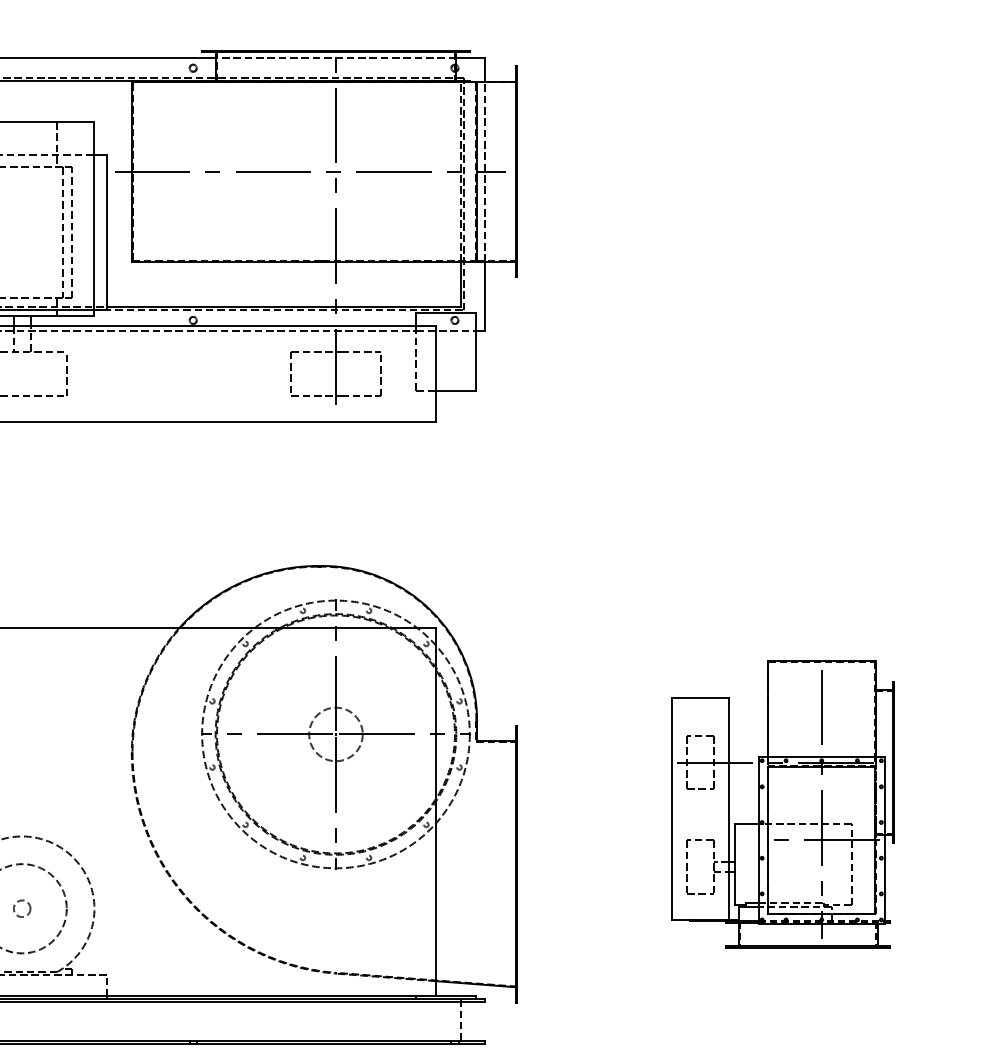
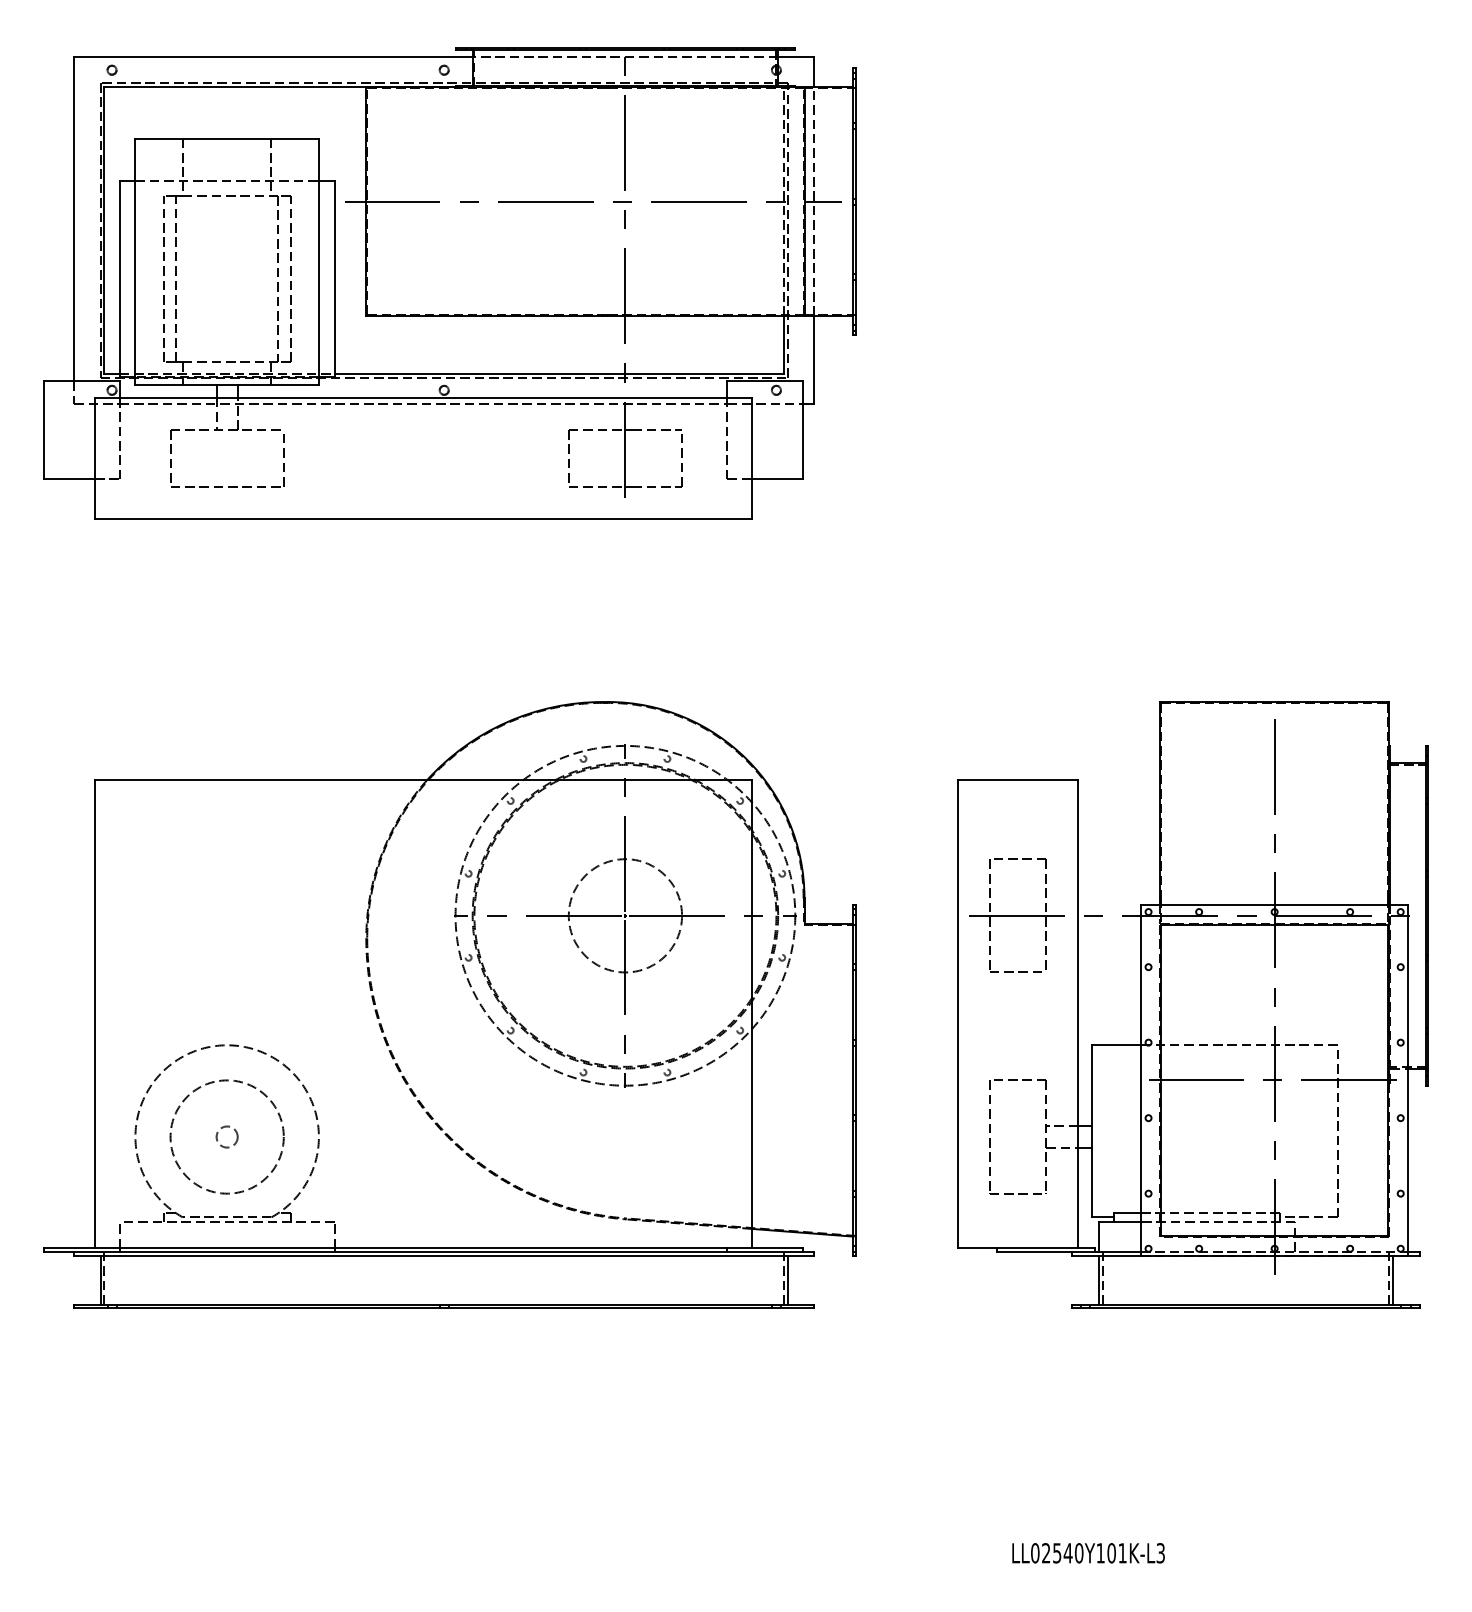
circle: (336, 734) -> (625, 915), size x1.67
part: (782, 804) -> (1192, 1004), size x1.67
line: (463, 1020) -> (787, 1279), added

